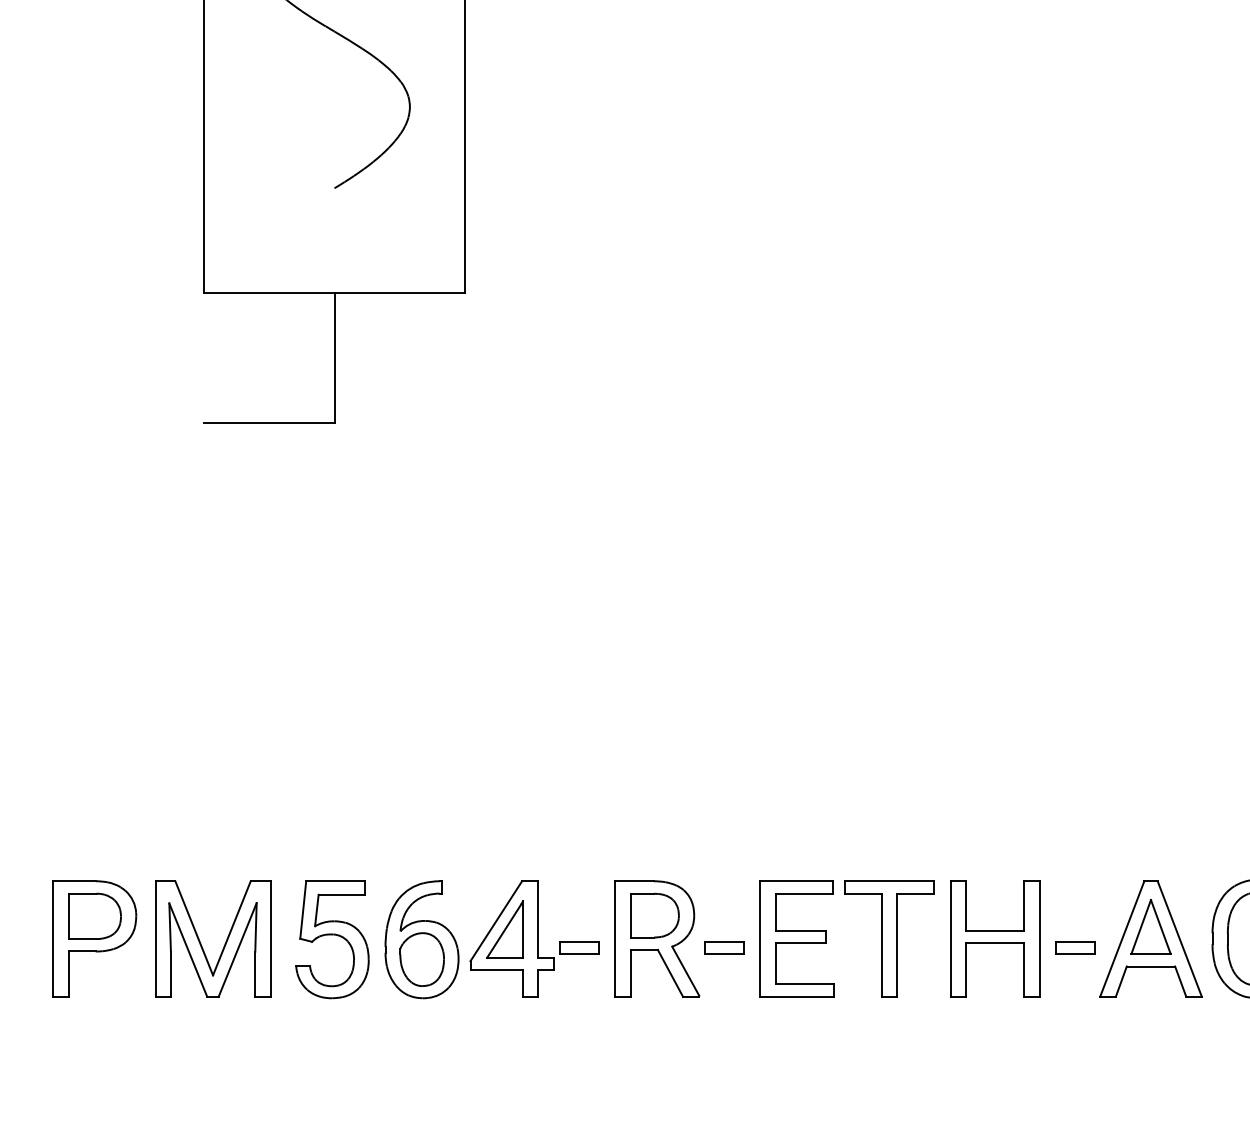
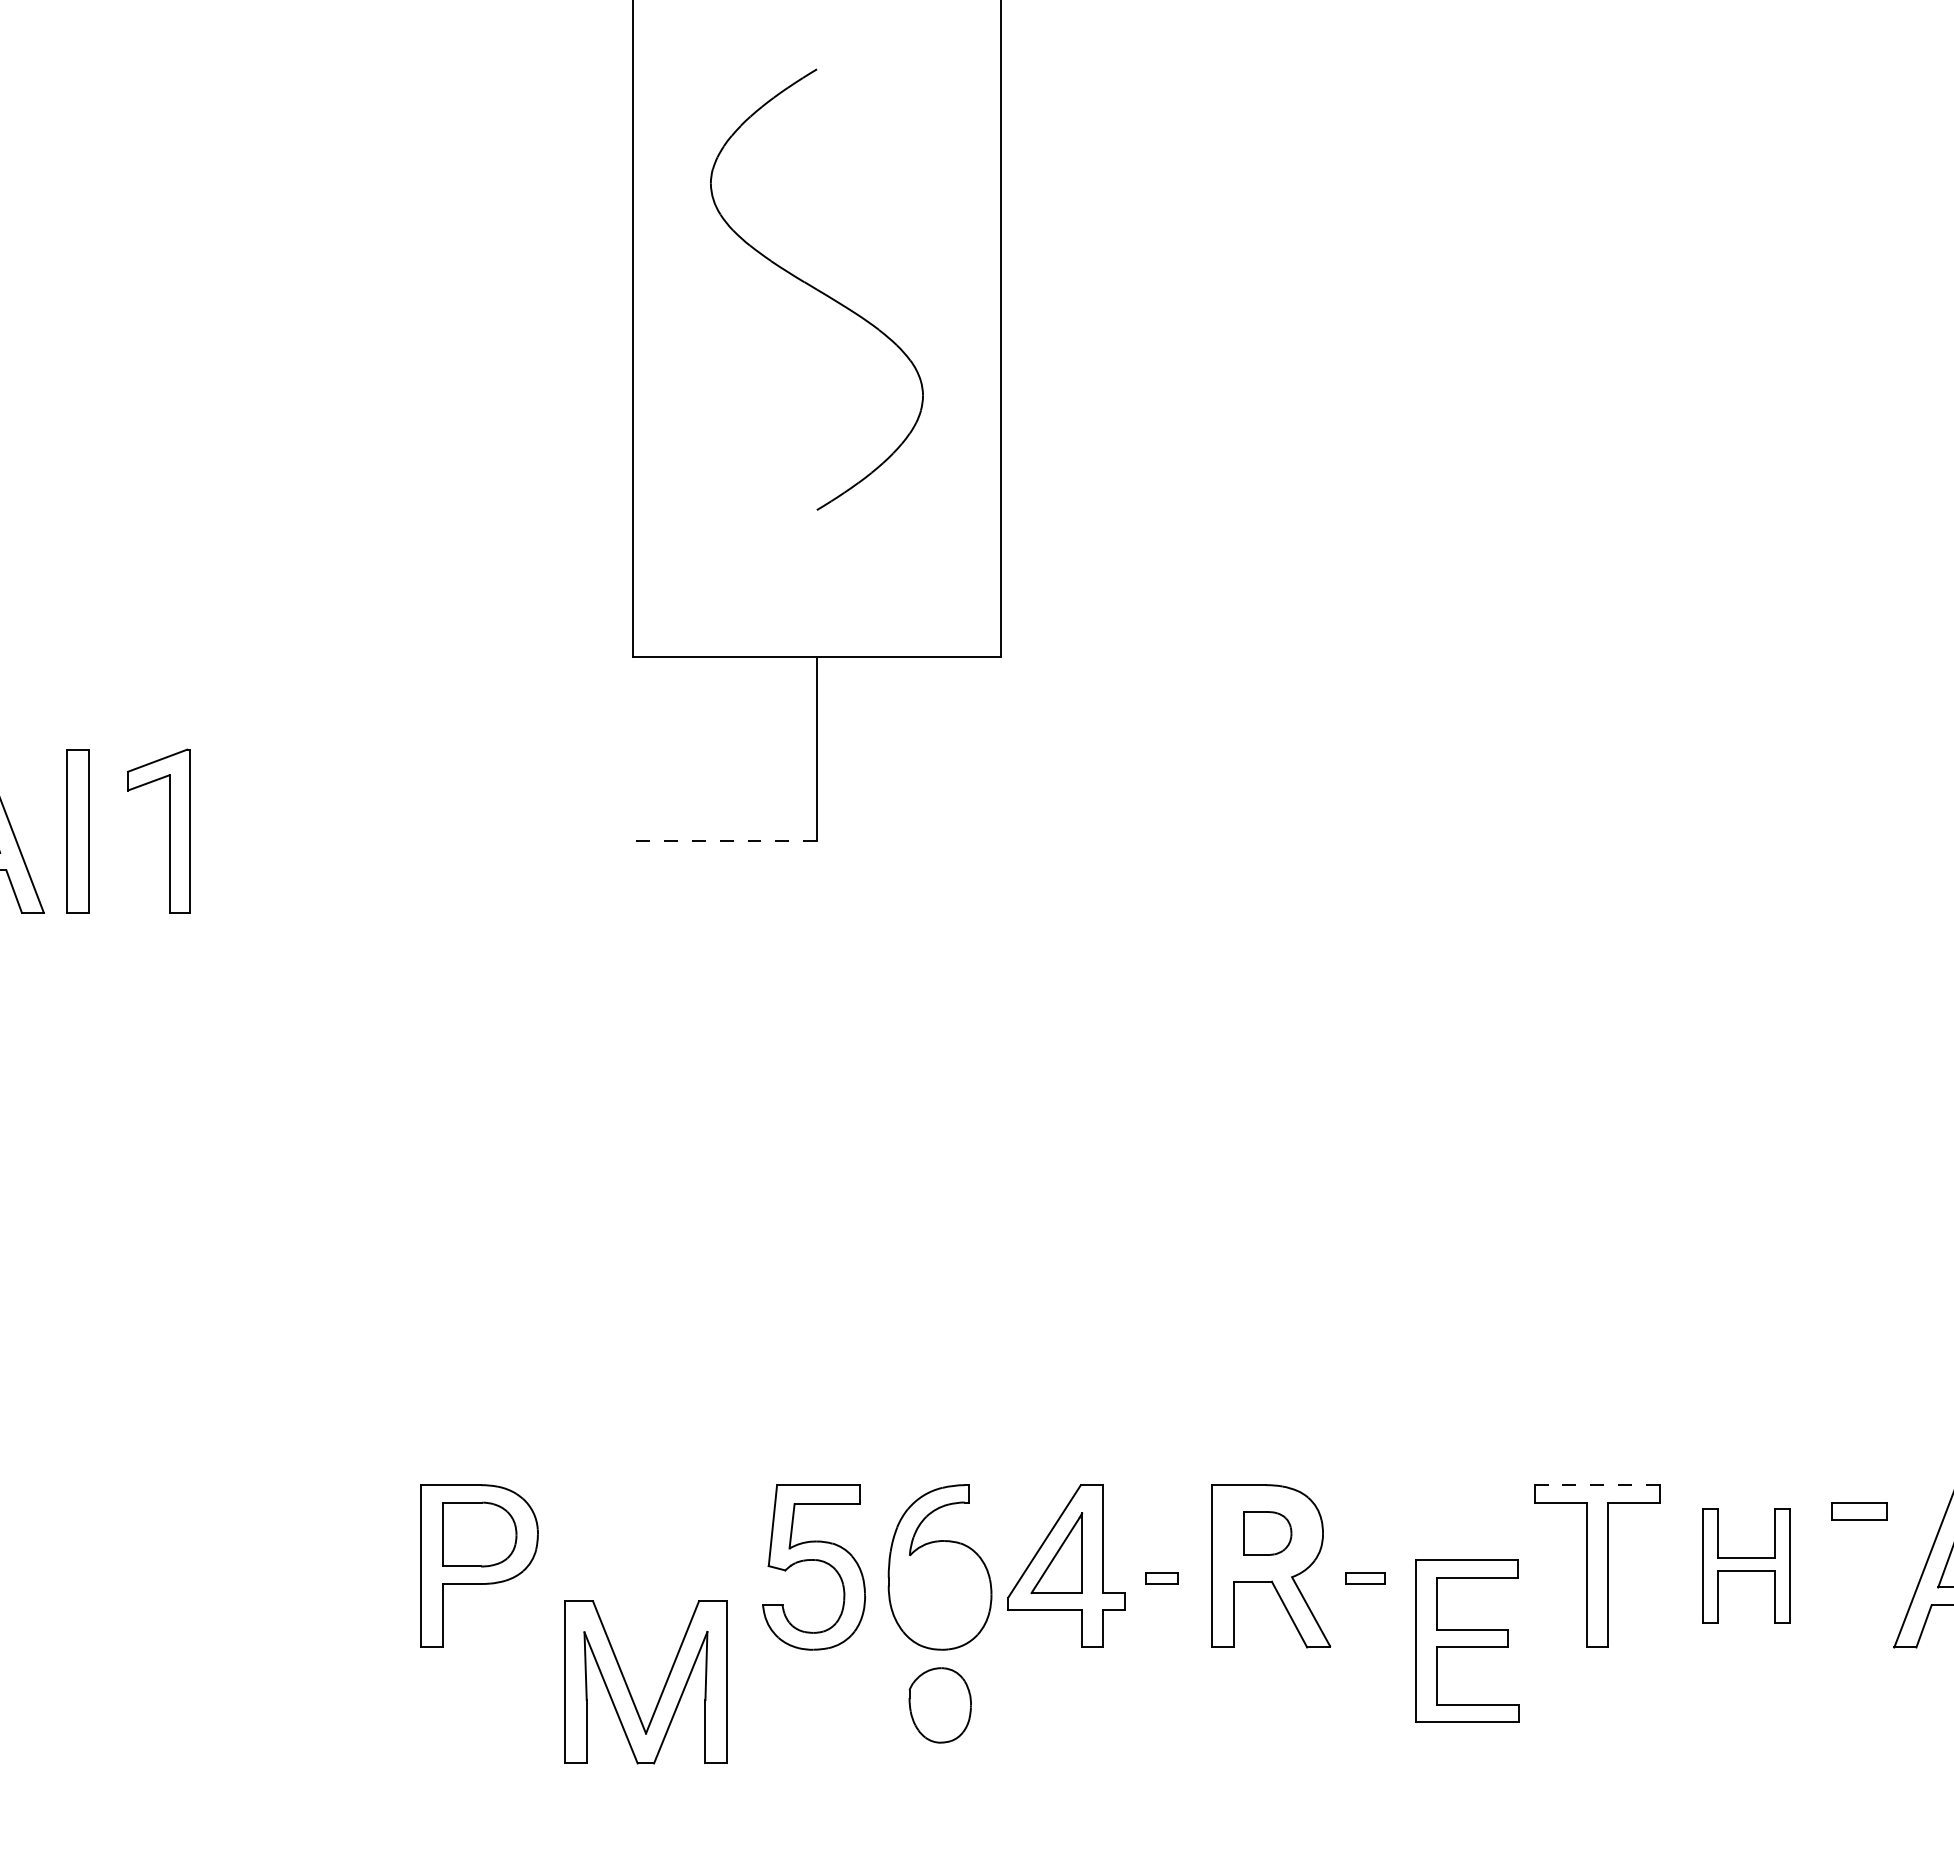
line: (269, 423) -> (725, 840), solid -> dashed
line: (889, 881) -> (1597, 1485), solid -> dashed
part: (654, 915) -> (1267, 1533), size x0.7
part: (796, 938) -> (1467, 1640), moved
part: (995, 938) -> (1746, 1565), size x0.7
part: (200, 941) -> (628, 1686), moved
part: (579, 947) -> (1161, 1578), size x0.6
part: (724, 947) -> (1365, 1578), size x0.7
part: (1075, 947) -> (1859, 1511), moved
part: (421, 959) -> (939, 1705), moved

